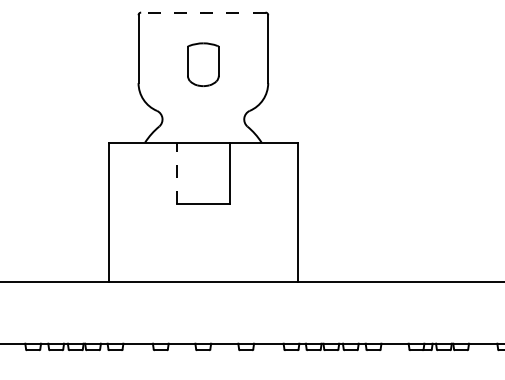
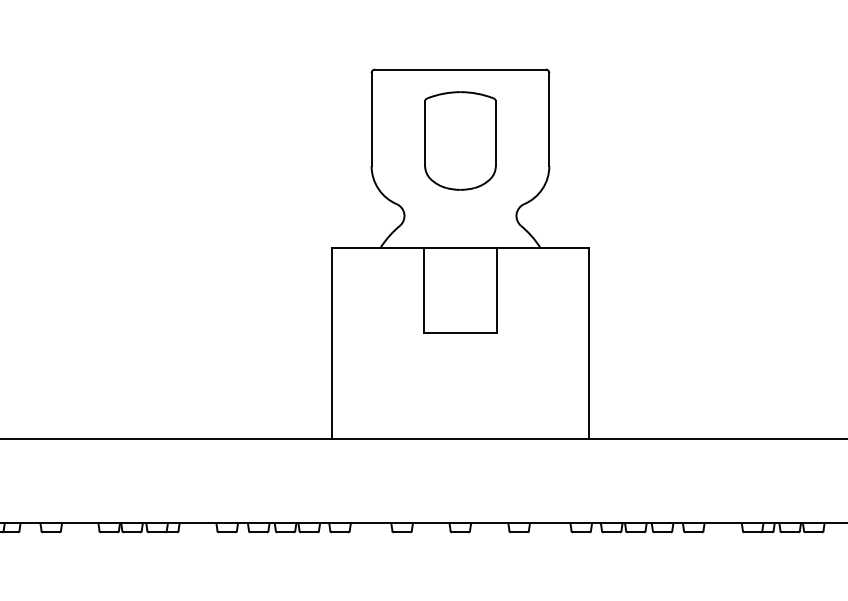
line: (202, 12) -> (459, 69), dashed -> solid
part: (203, 64) -> (460, 140), size x1.67
line: (176, 173) -> (423, 289), dashed -> solid

